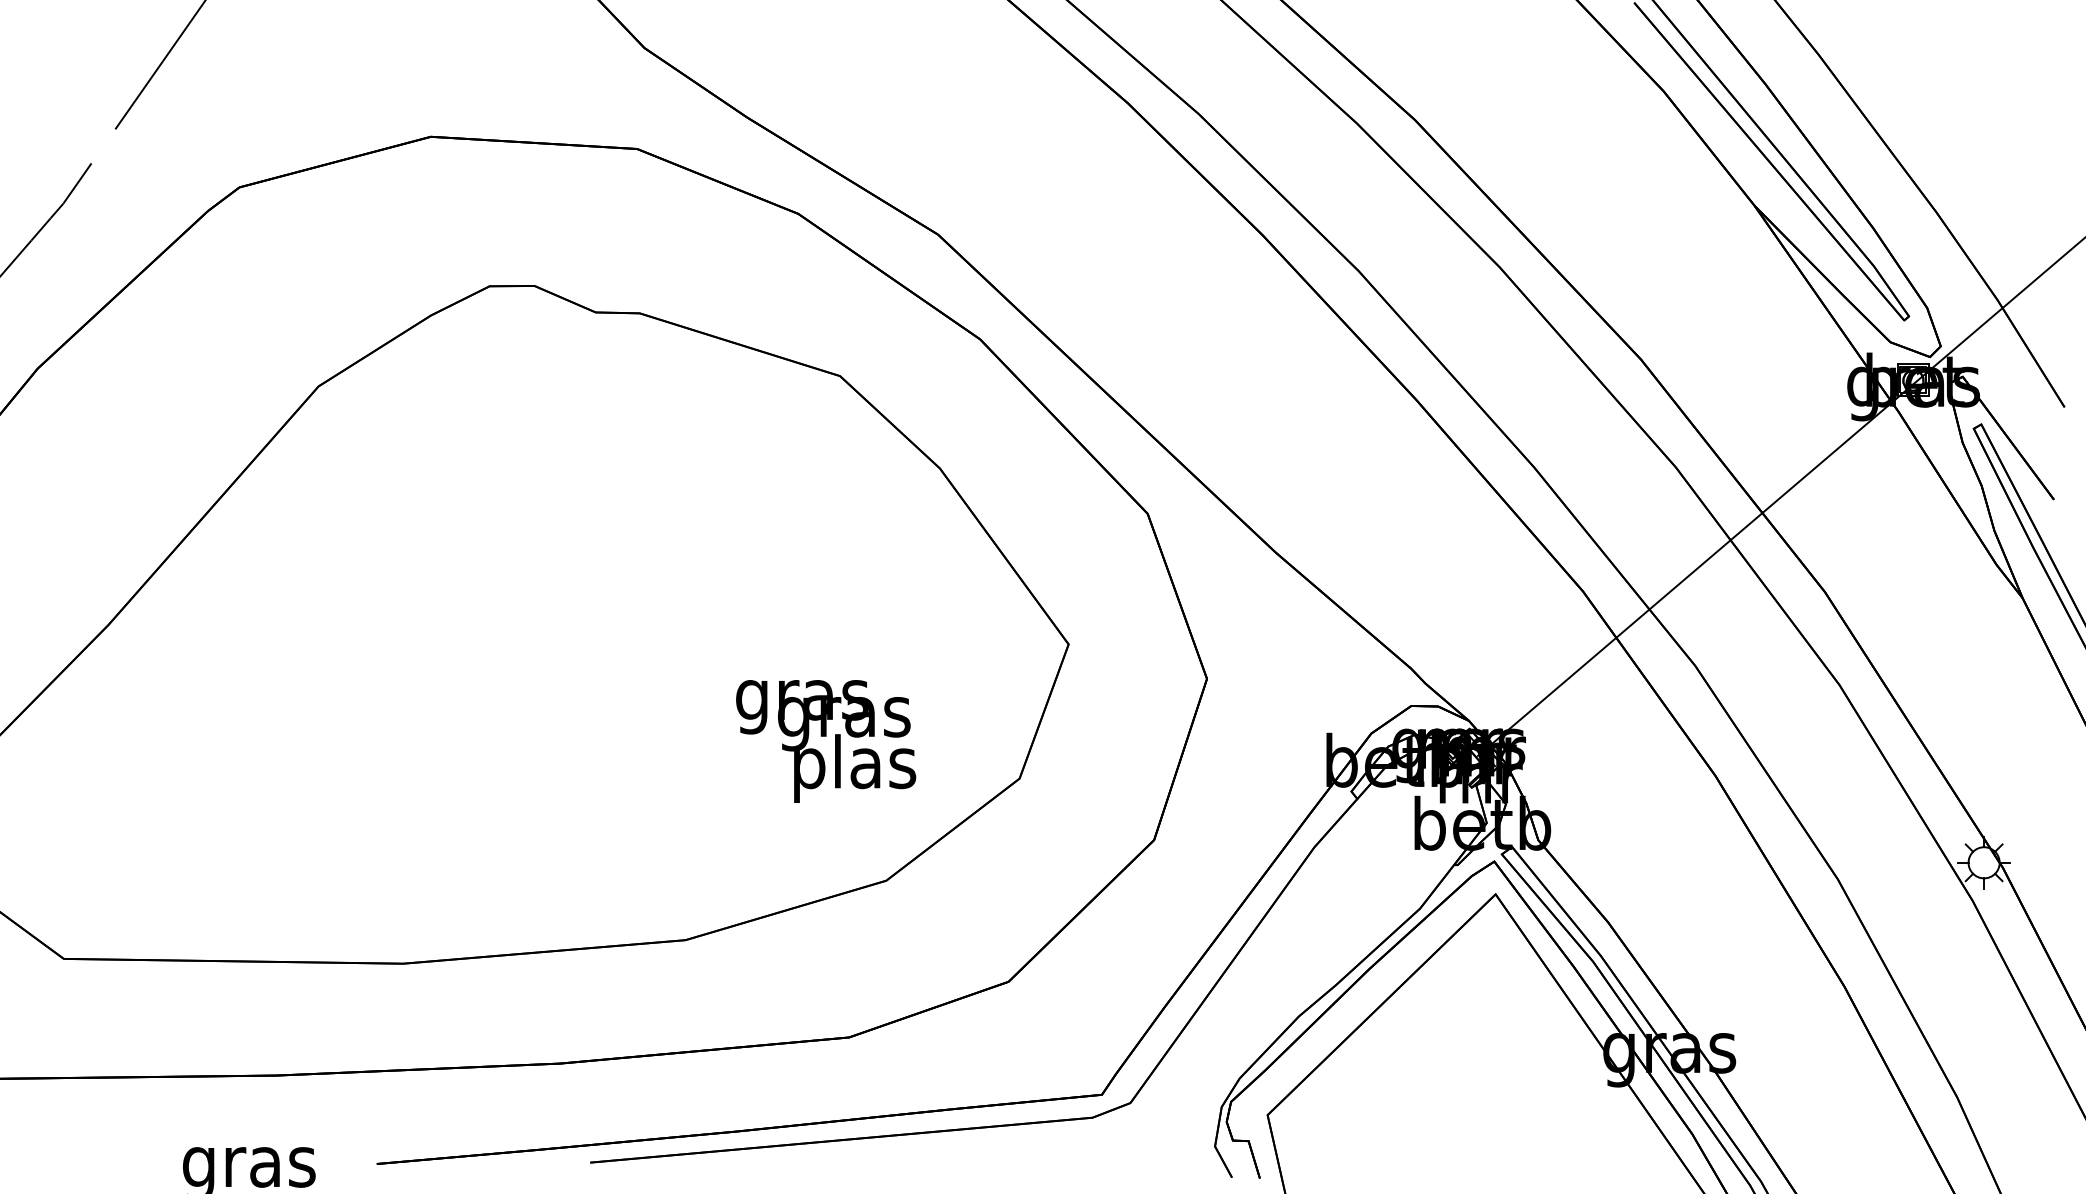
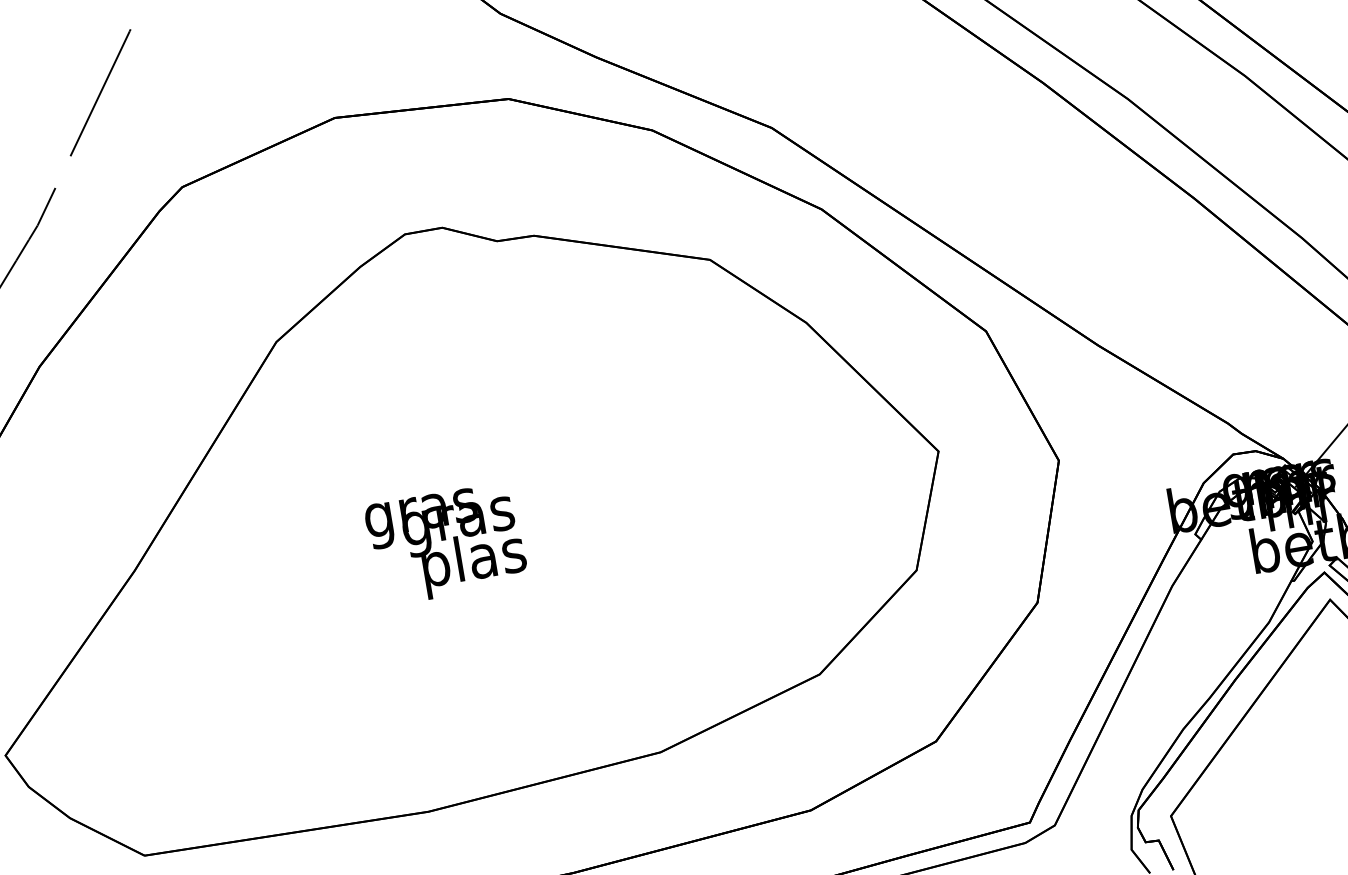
text: (826, 741) -> (446, 544), moved

